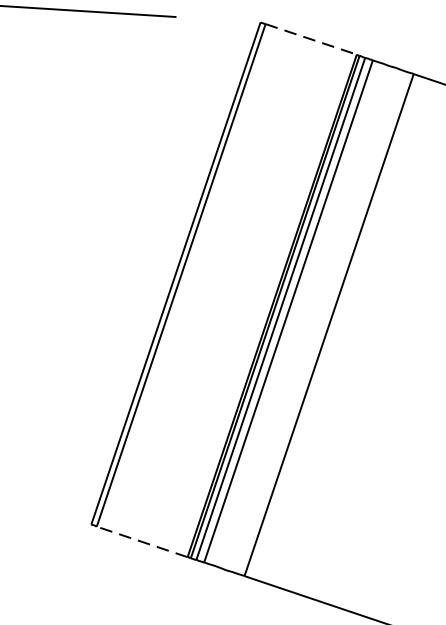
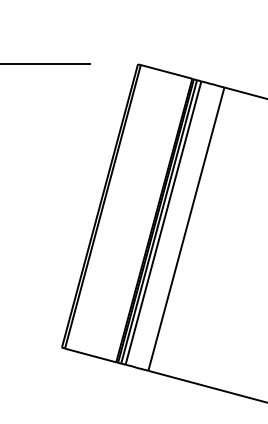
line: (311, 38) -> (166, 71), dashed -> solid
line: (141, 541) -> (90, 355), dashed -> solid

